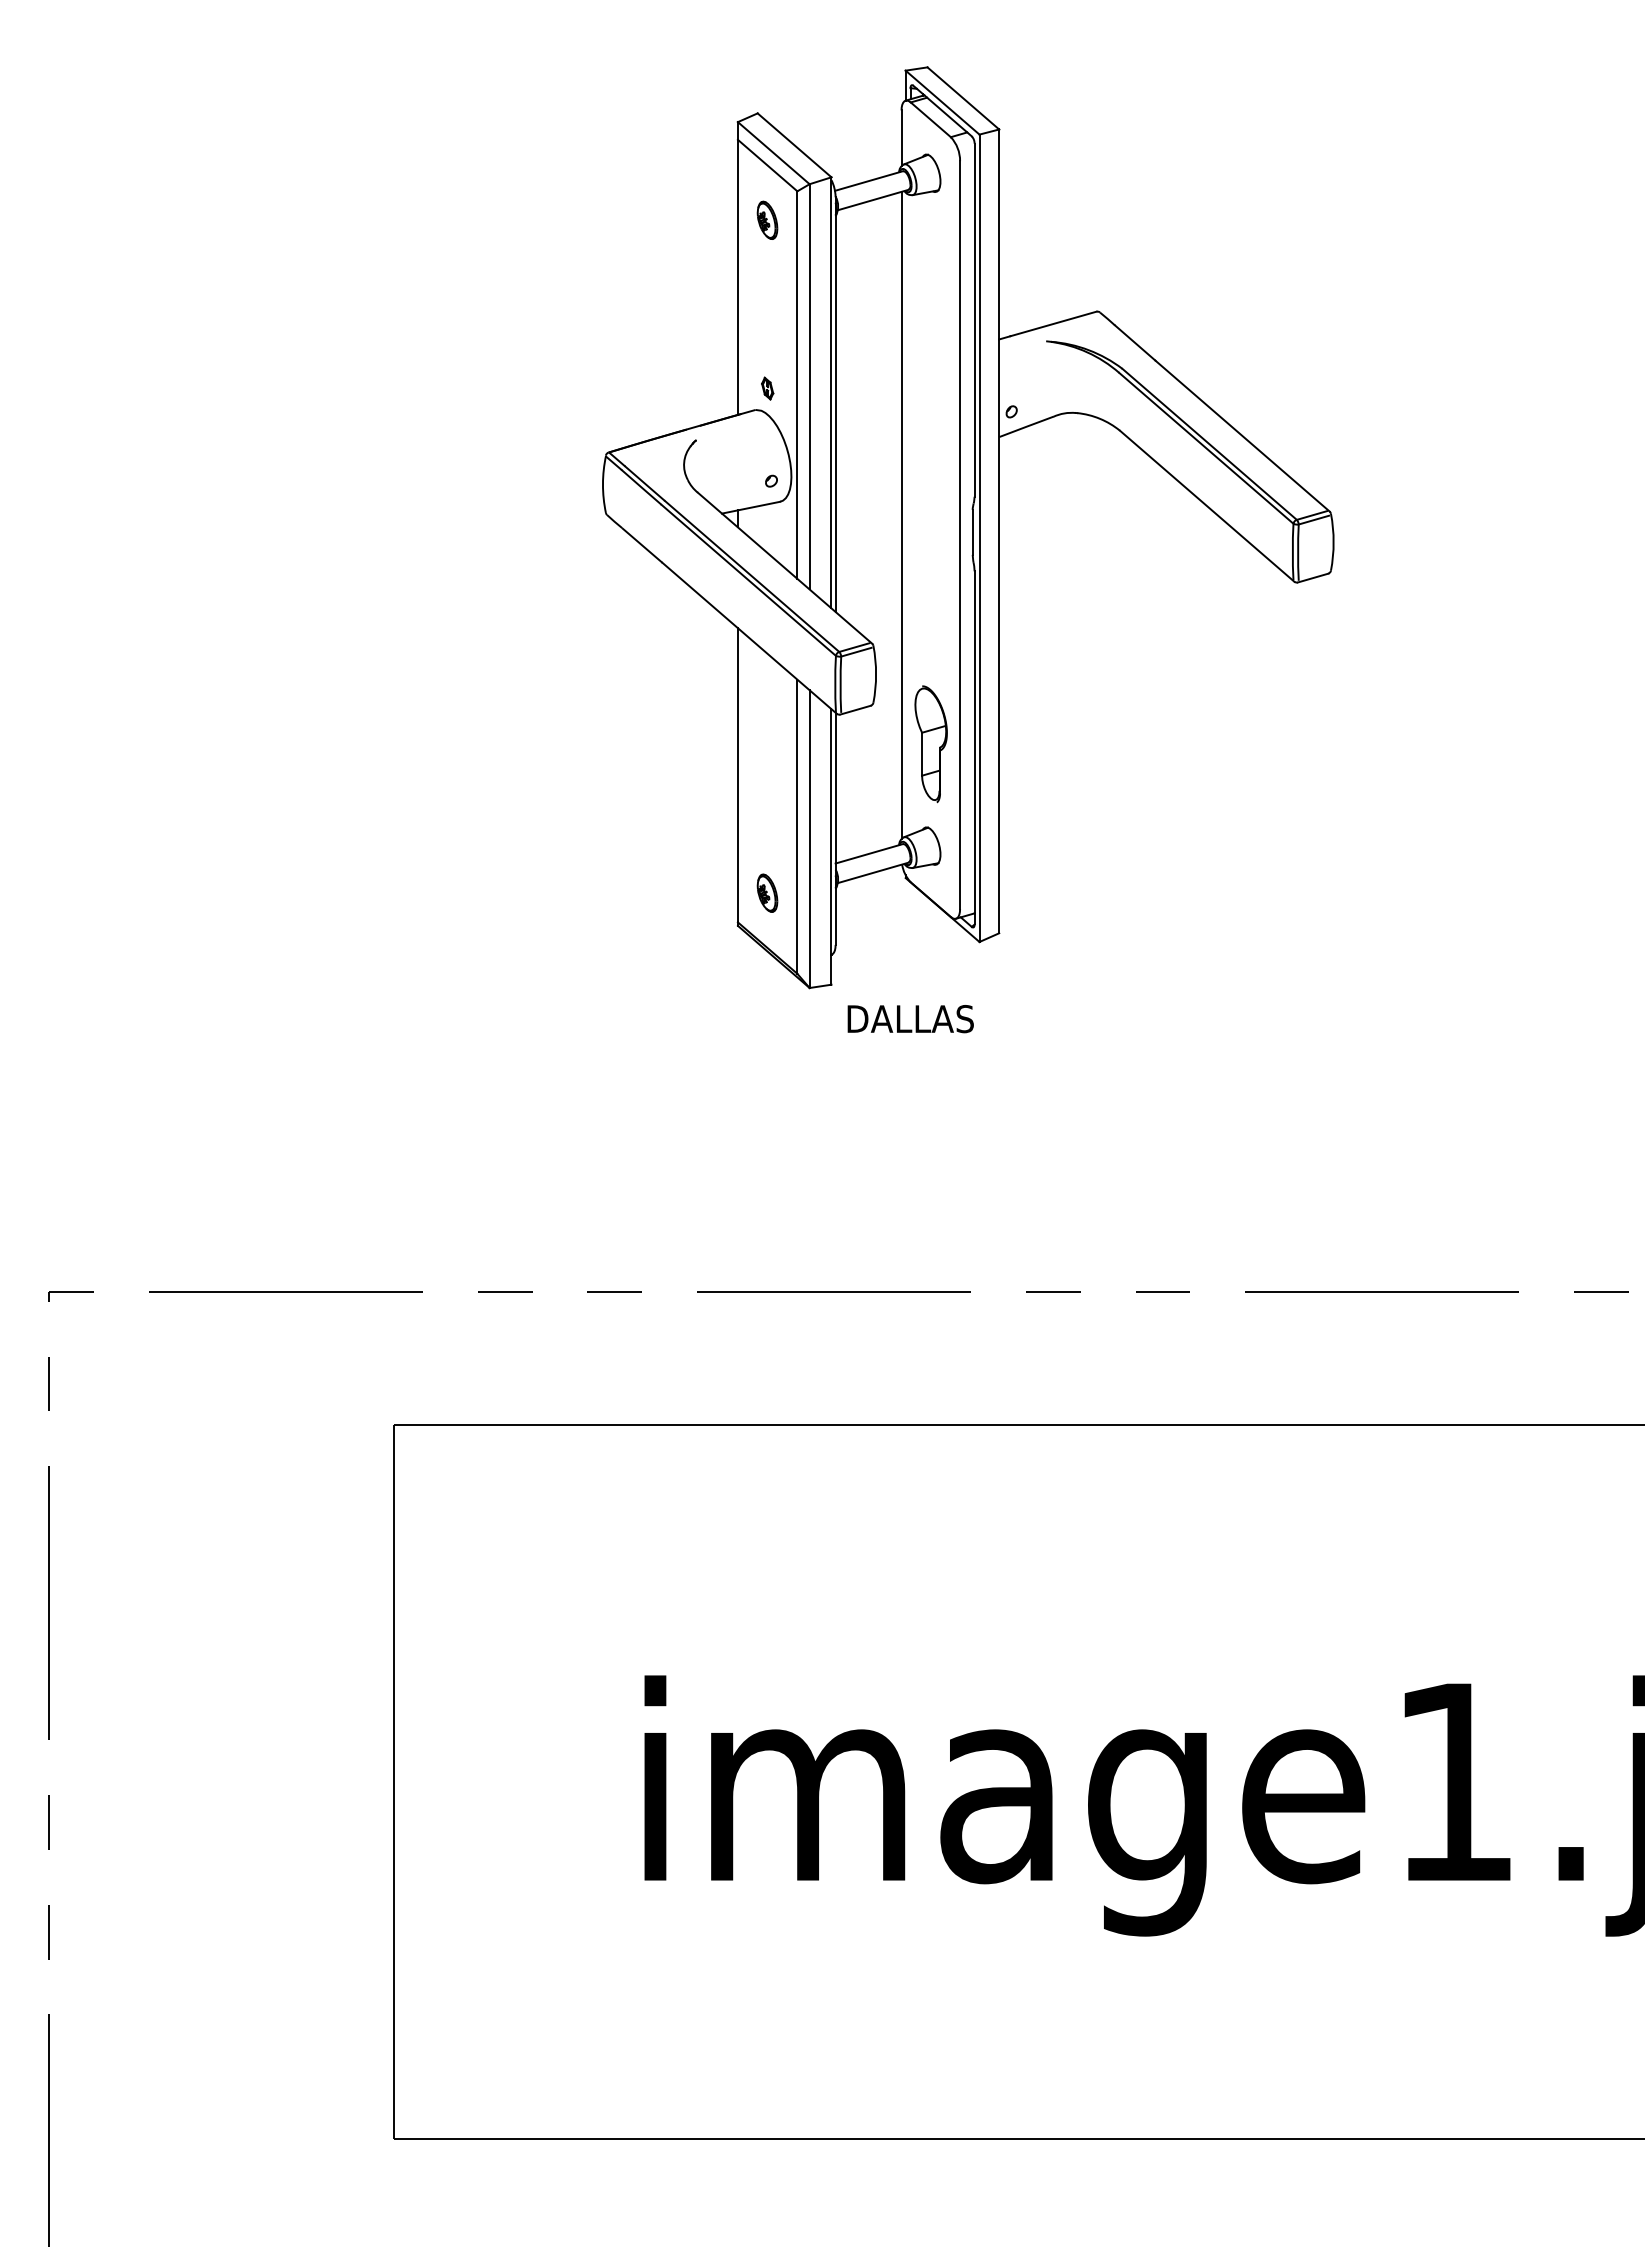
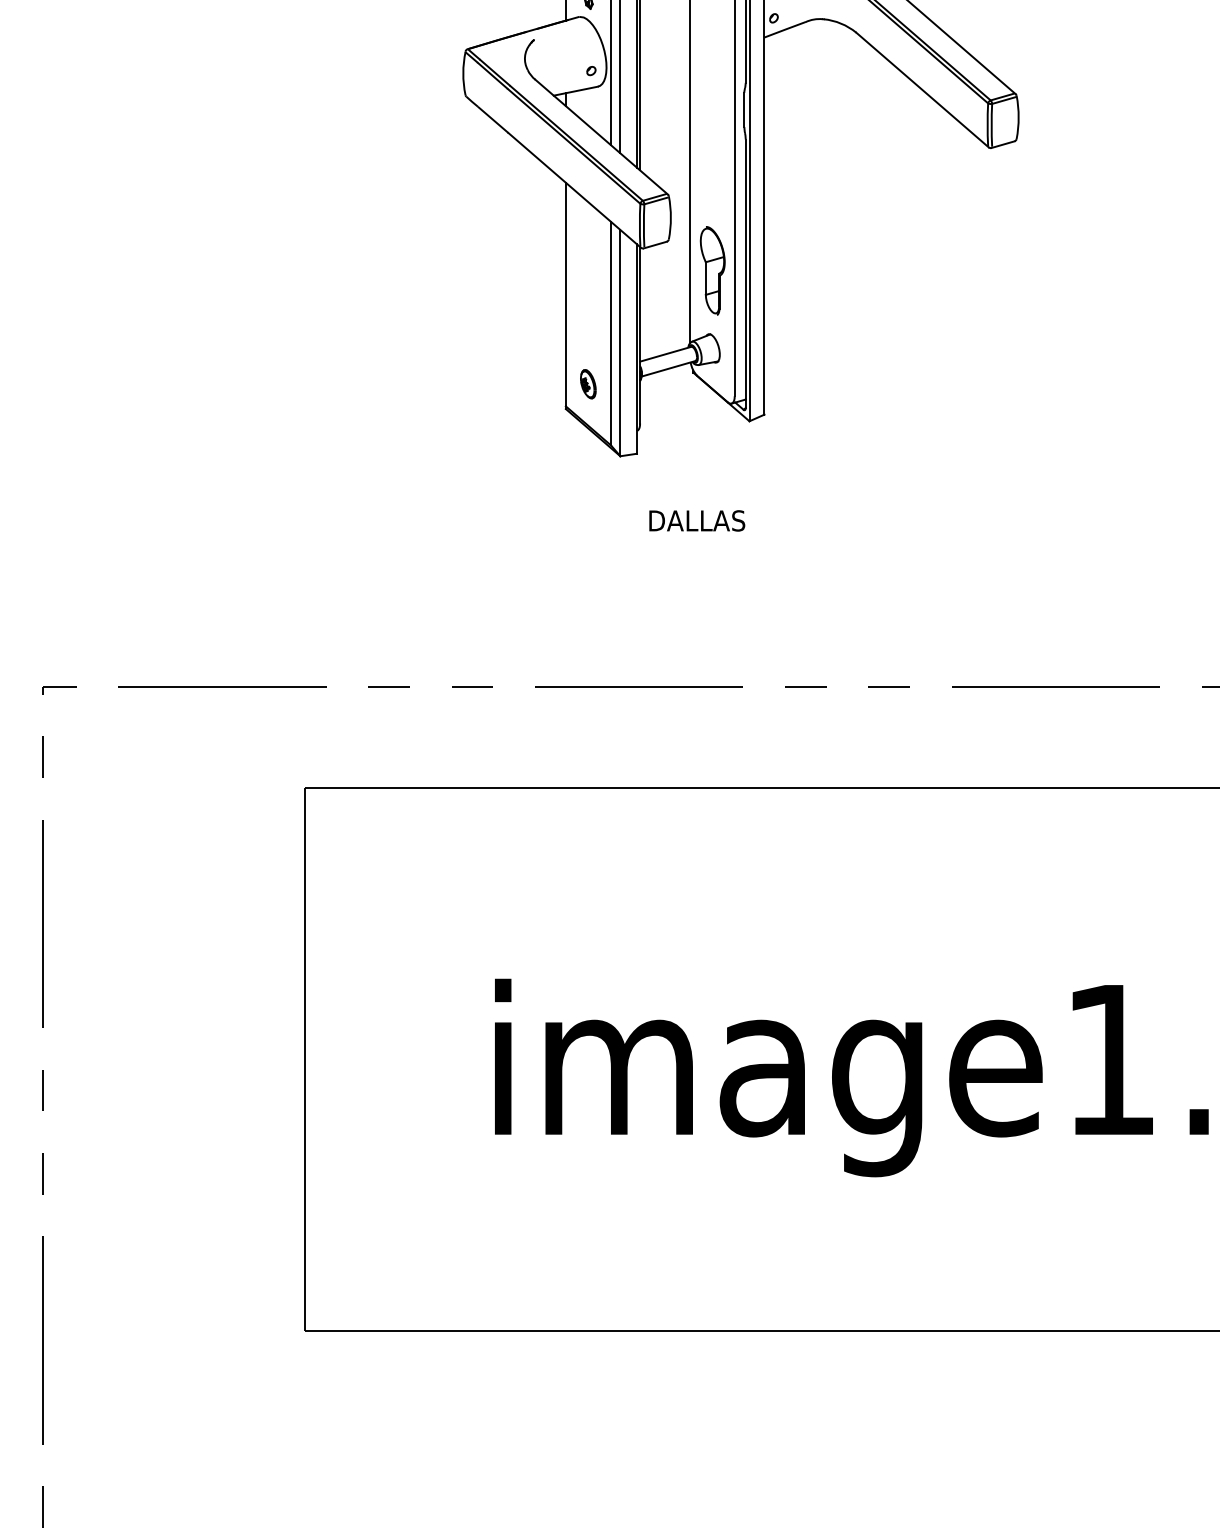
text: (910, 1019) -> (697, 521), moved

